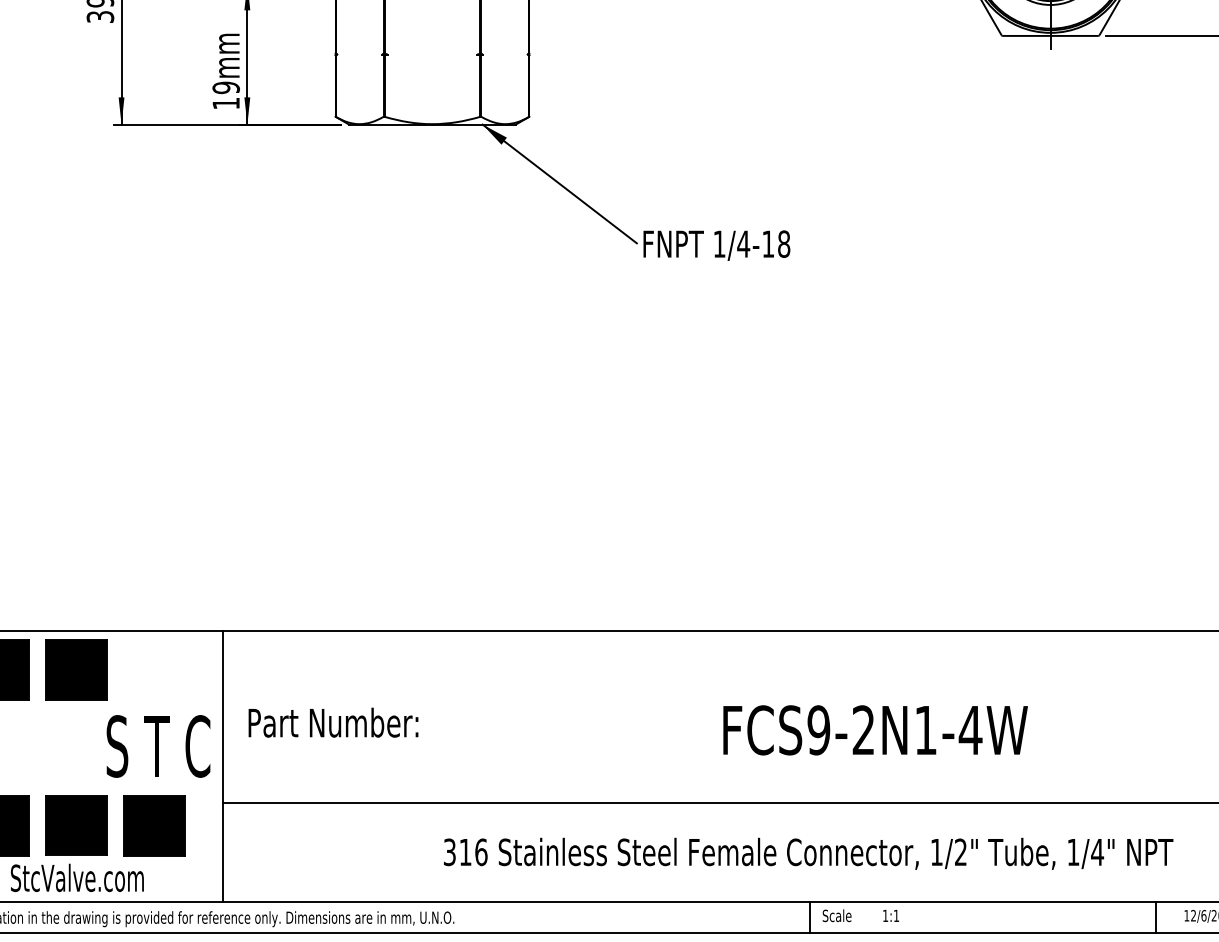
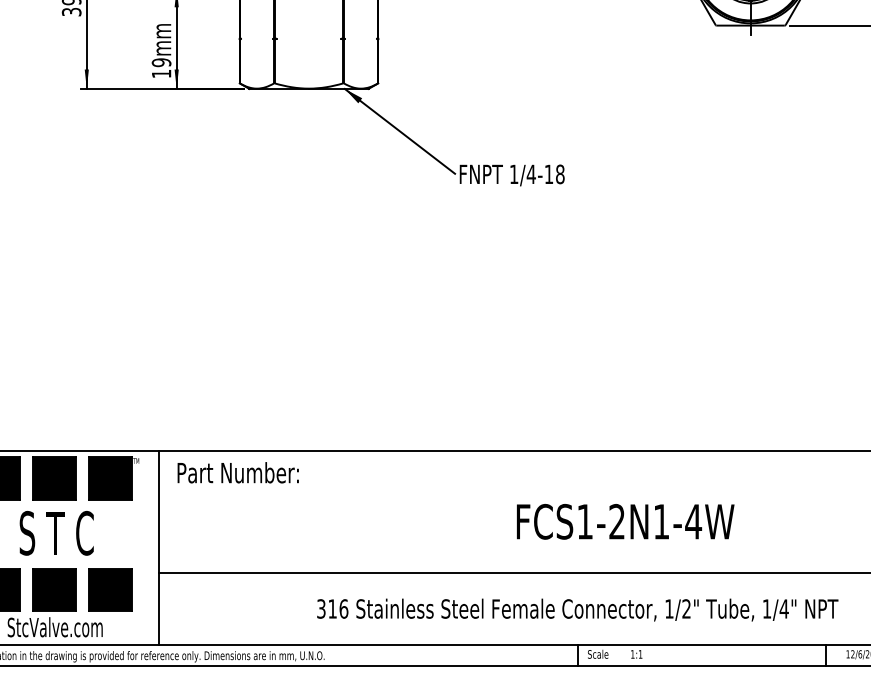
part: (158, 669) -> (113, 478), added
text: (333, 722) -> (238, 472), moved
text: (818, 730) -> (584, 521), FCS9-2N1-4W -> FCS1-2N1-4W
text: (158, 746) -> (56, 533), moved

